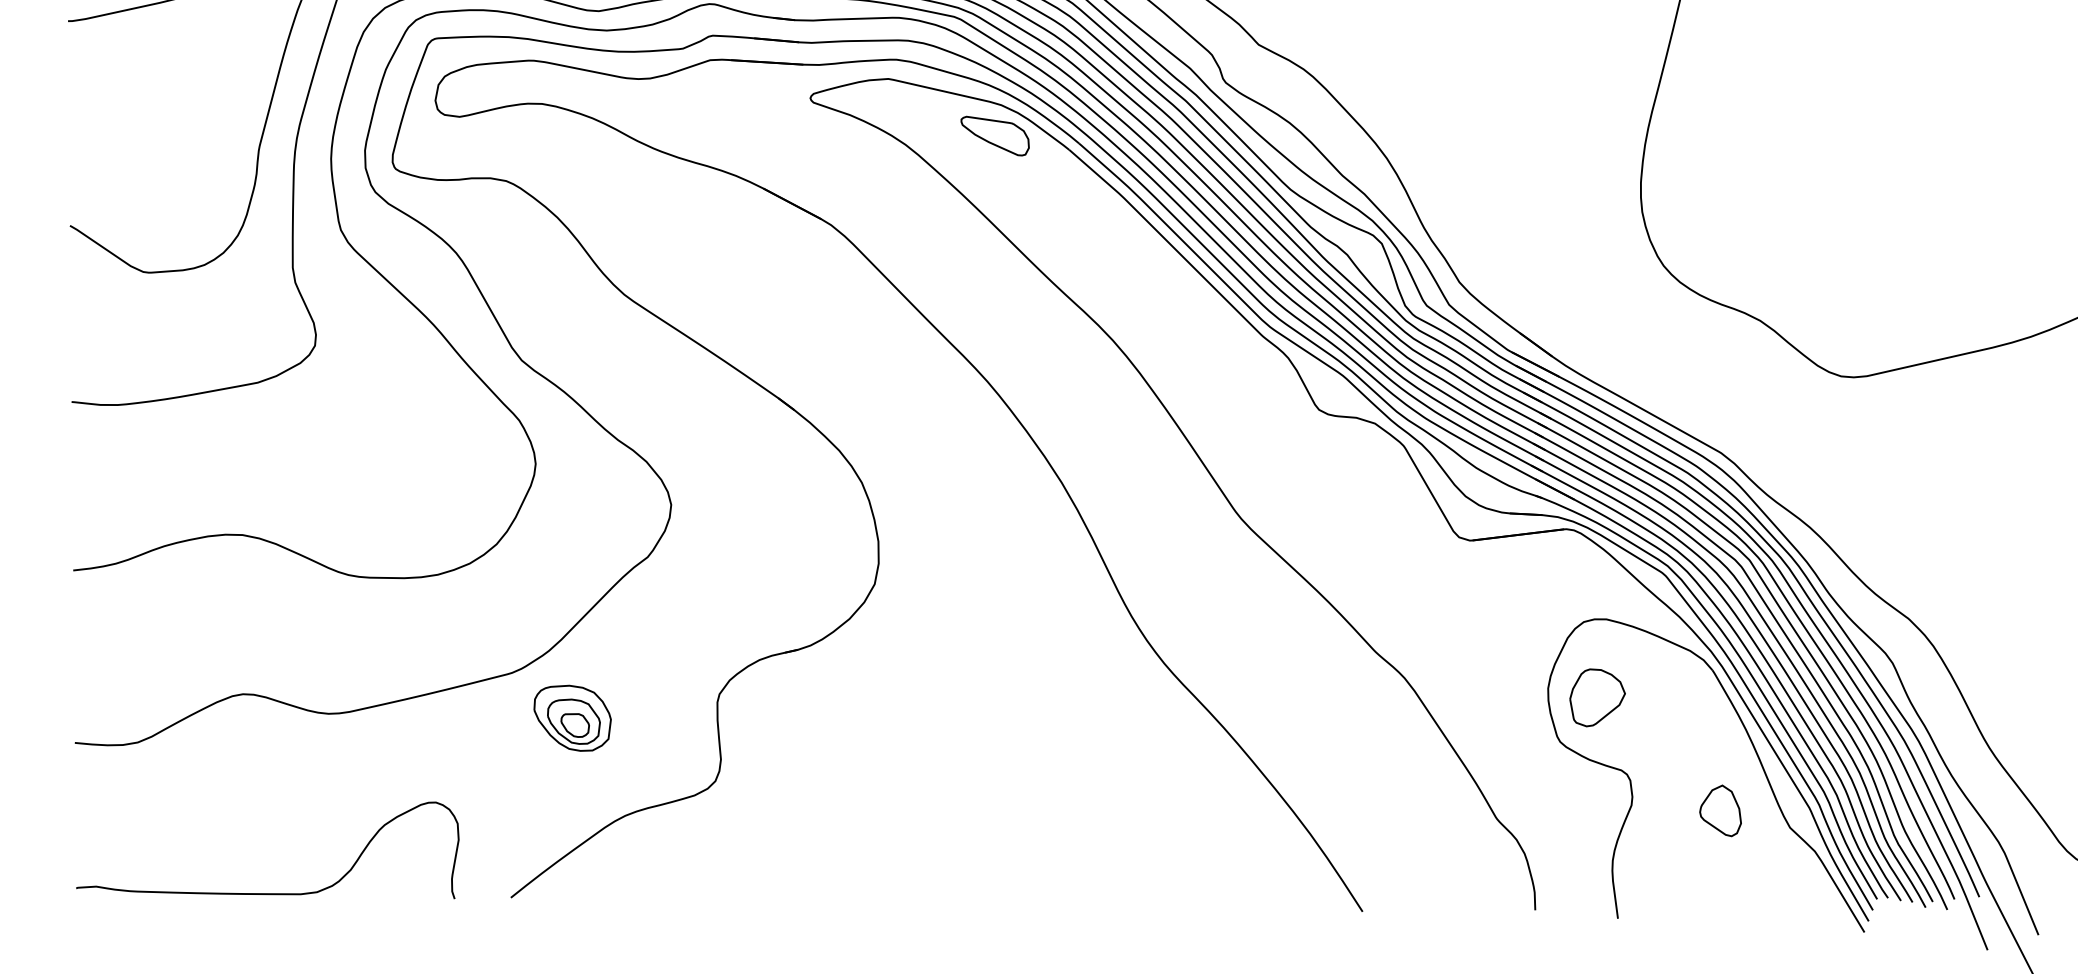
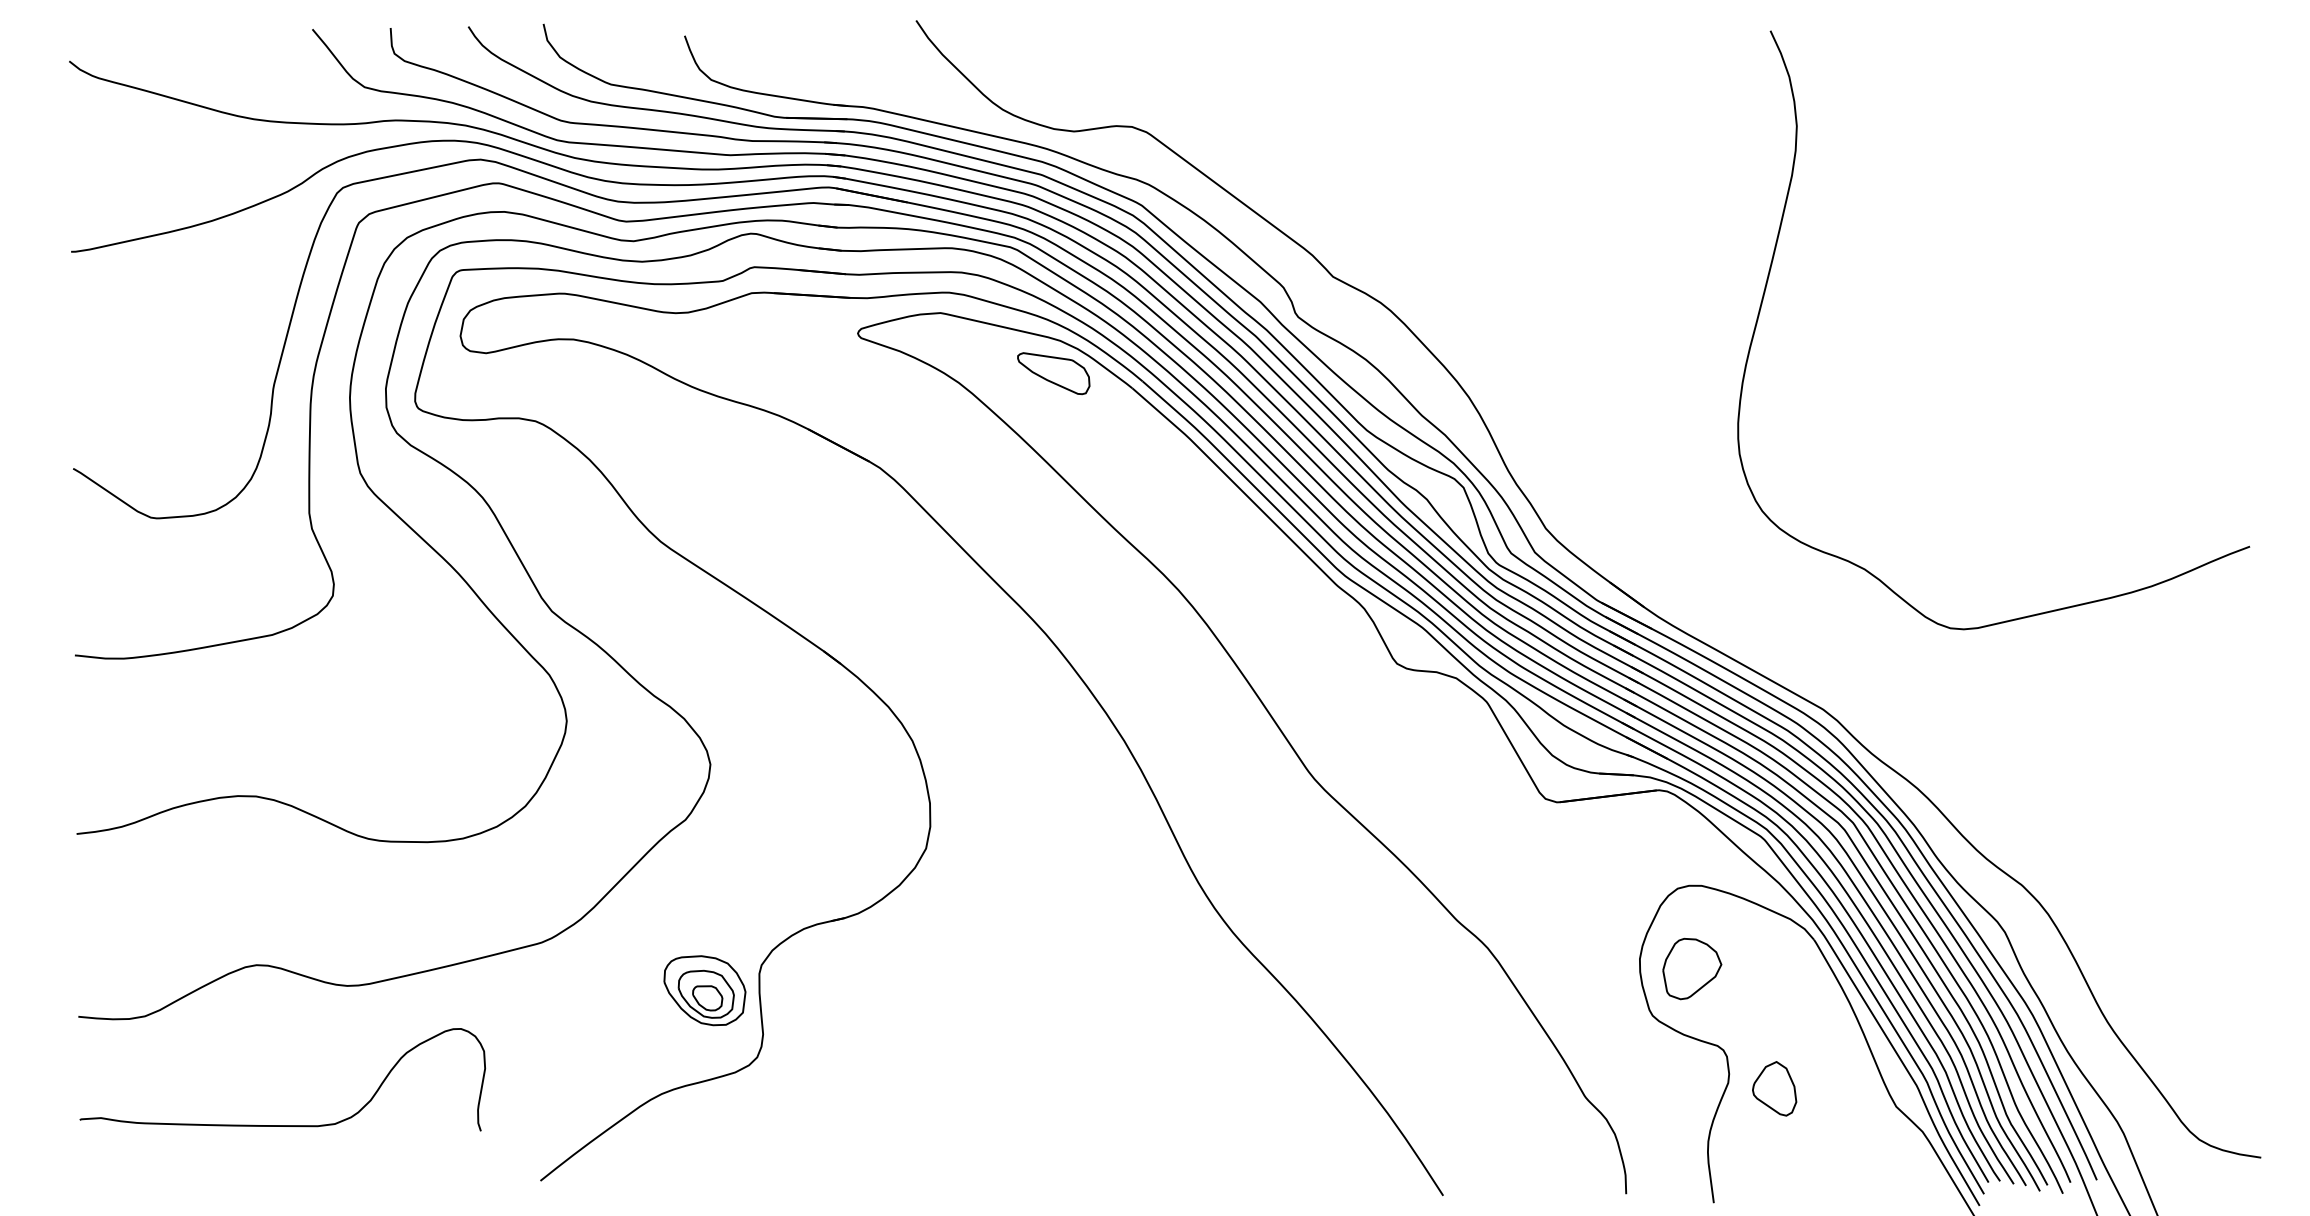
part: (572, 718) -> (704, 990), moved
part: (1720, 810) -> (1774, 1088), moved
curve: (267, 893) -> (282, 1125), moved

